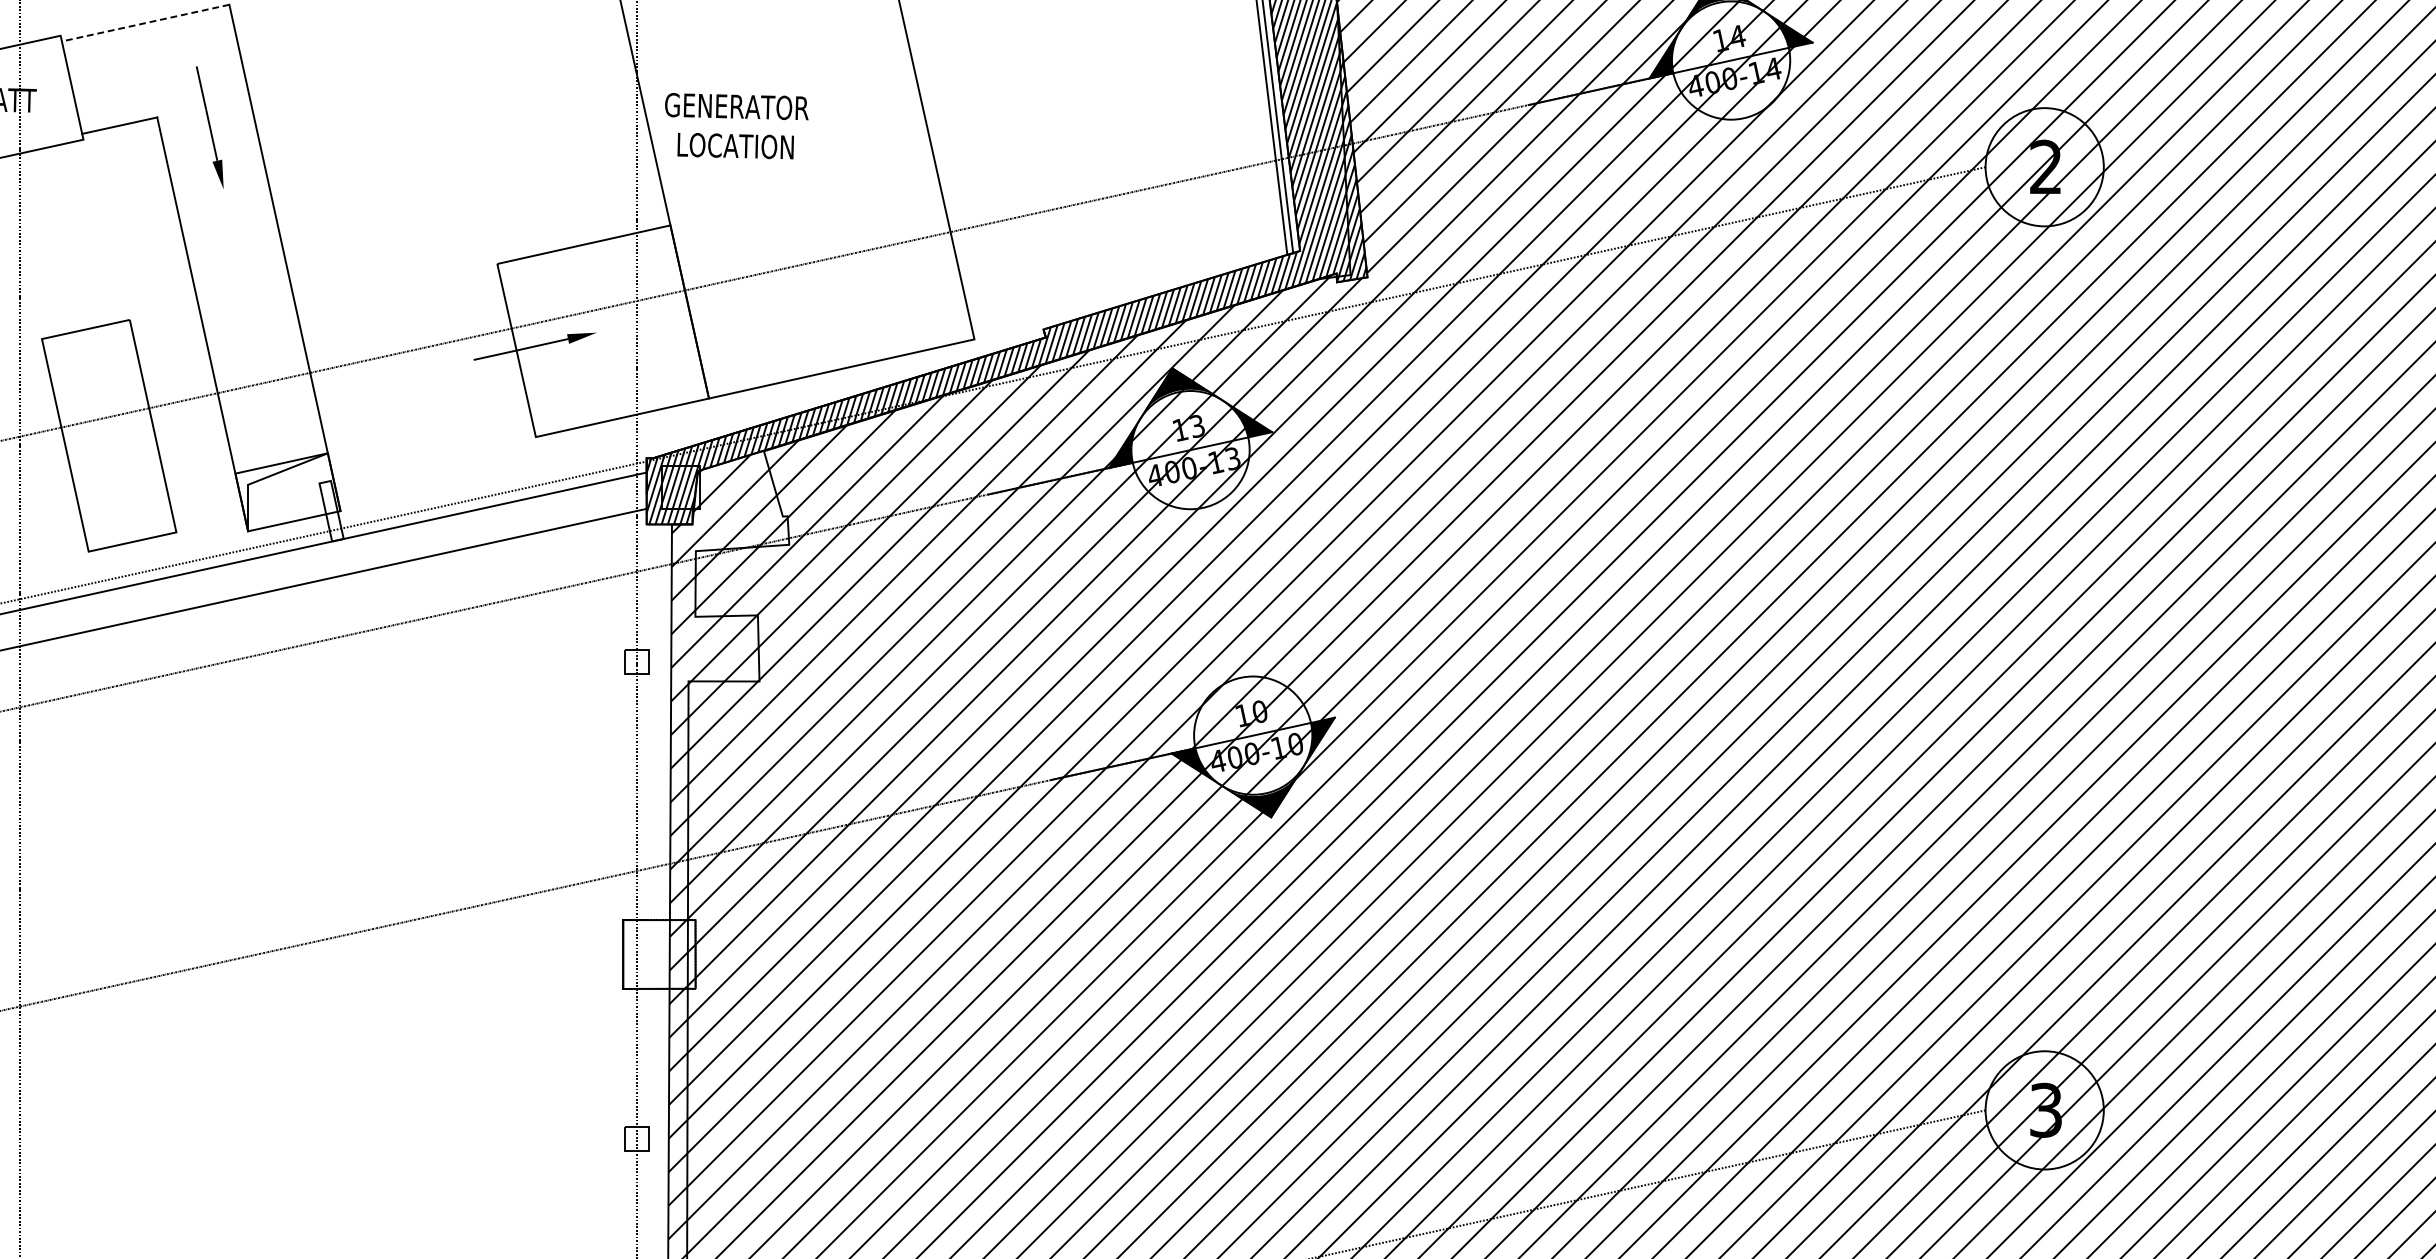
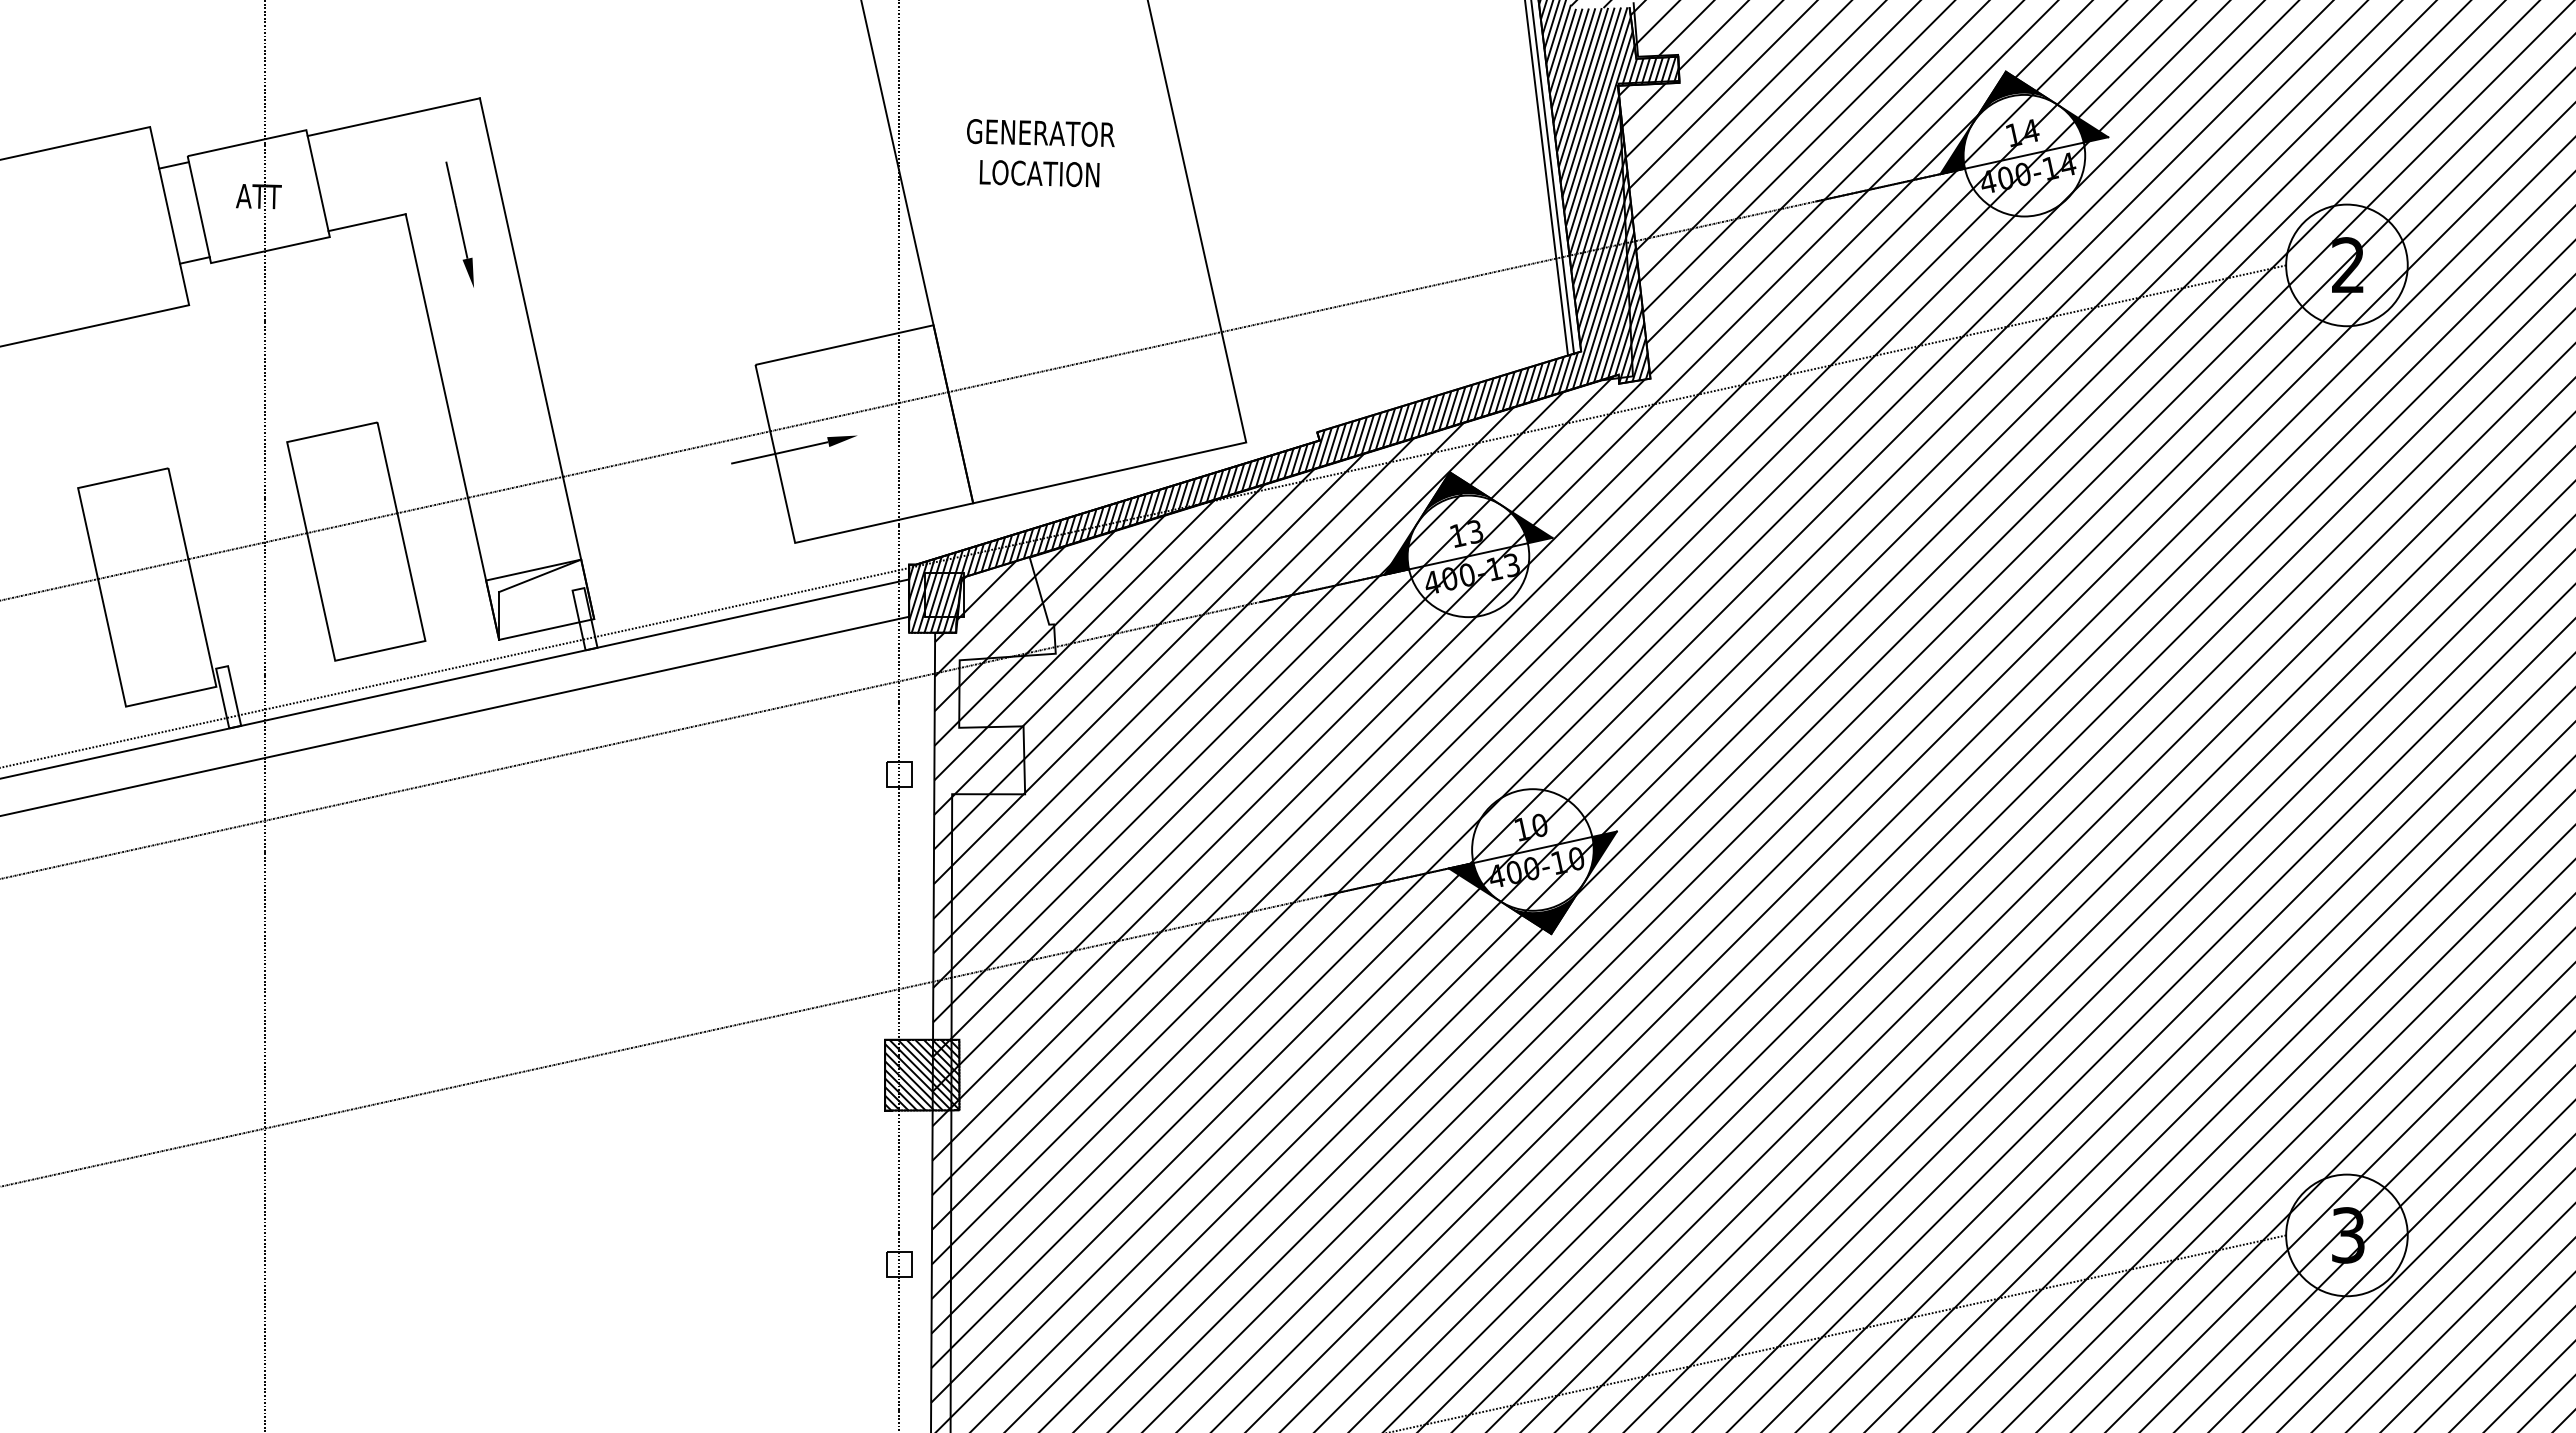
line: (145, 23) -> (393, 117), dashed -> solid
text: (736, 126) -> (1040, 153), moved
hatch: (659, 953) -> (922, 1074), added

